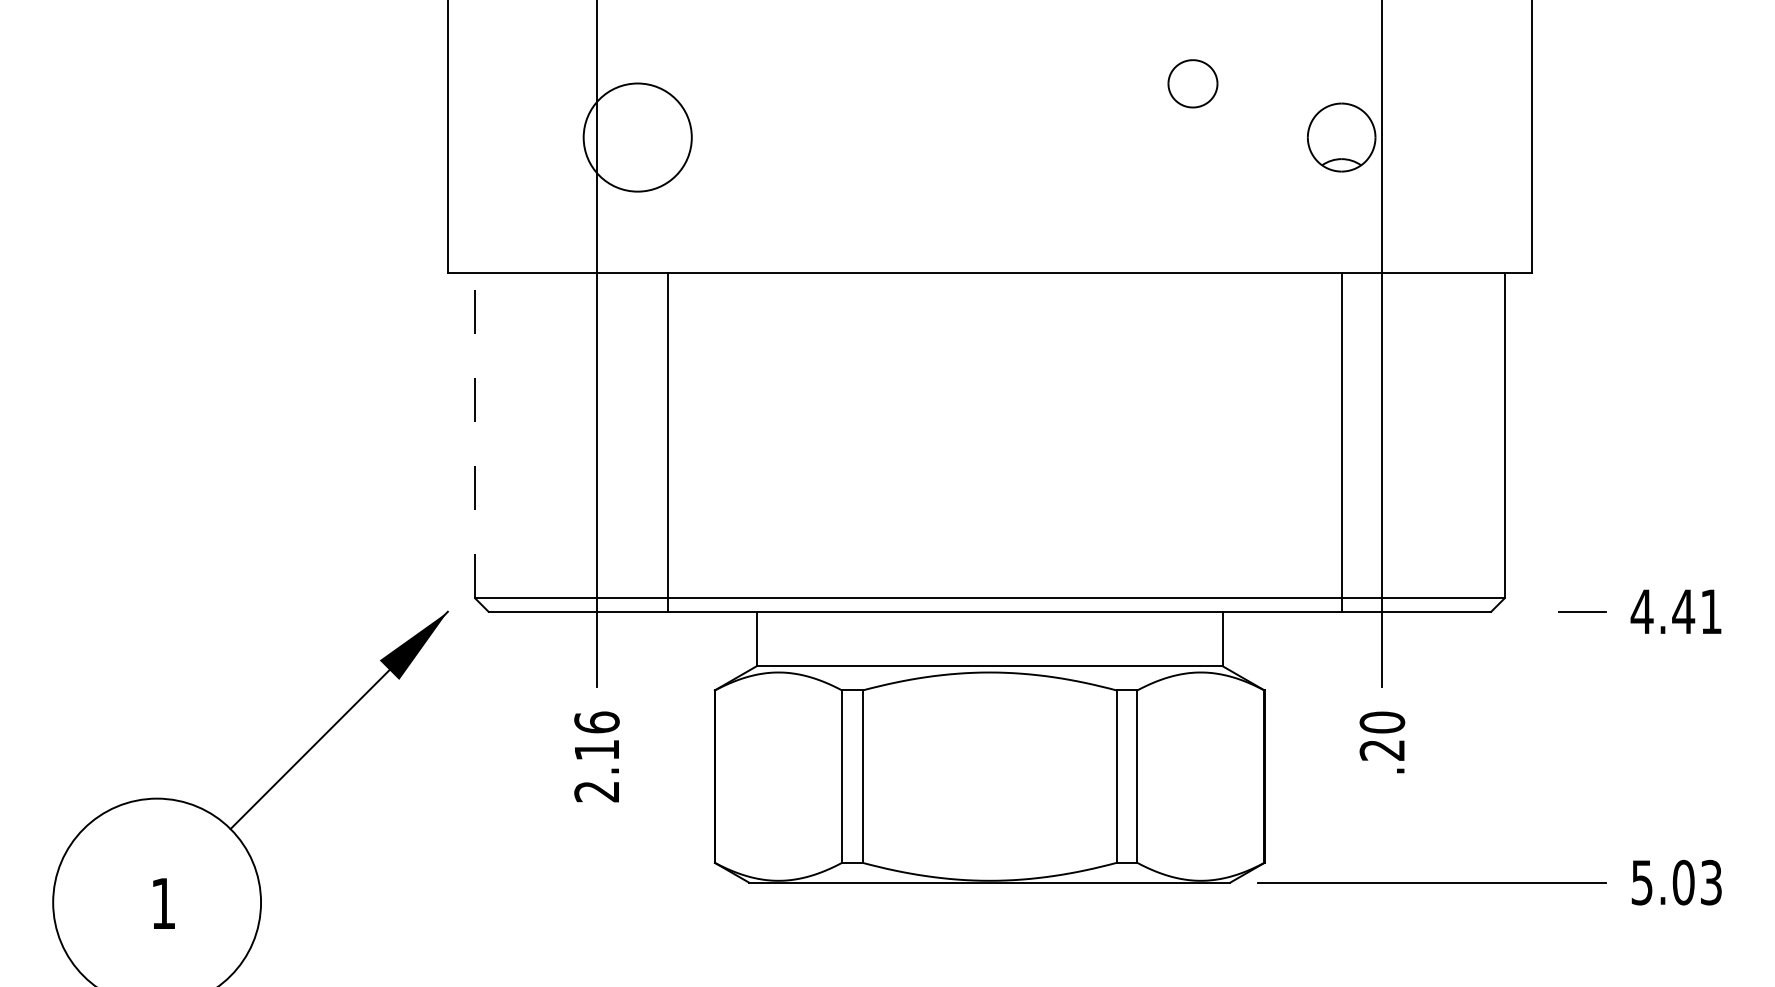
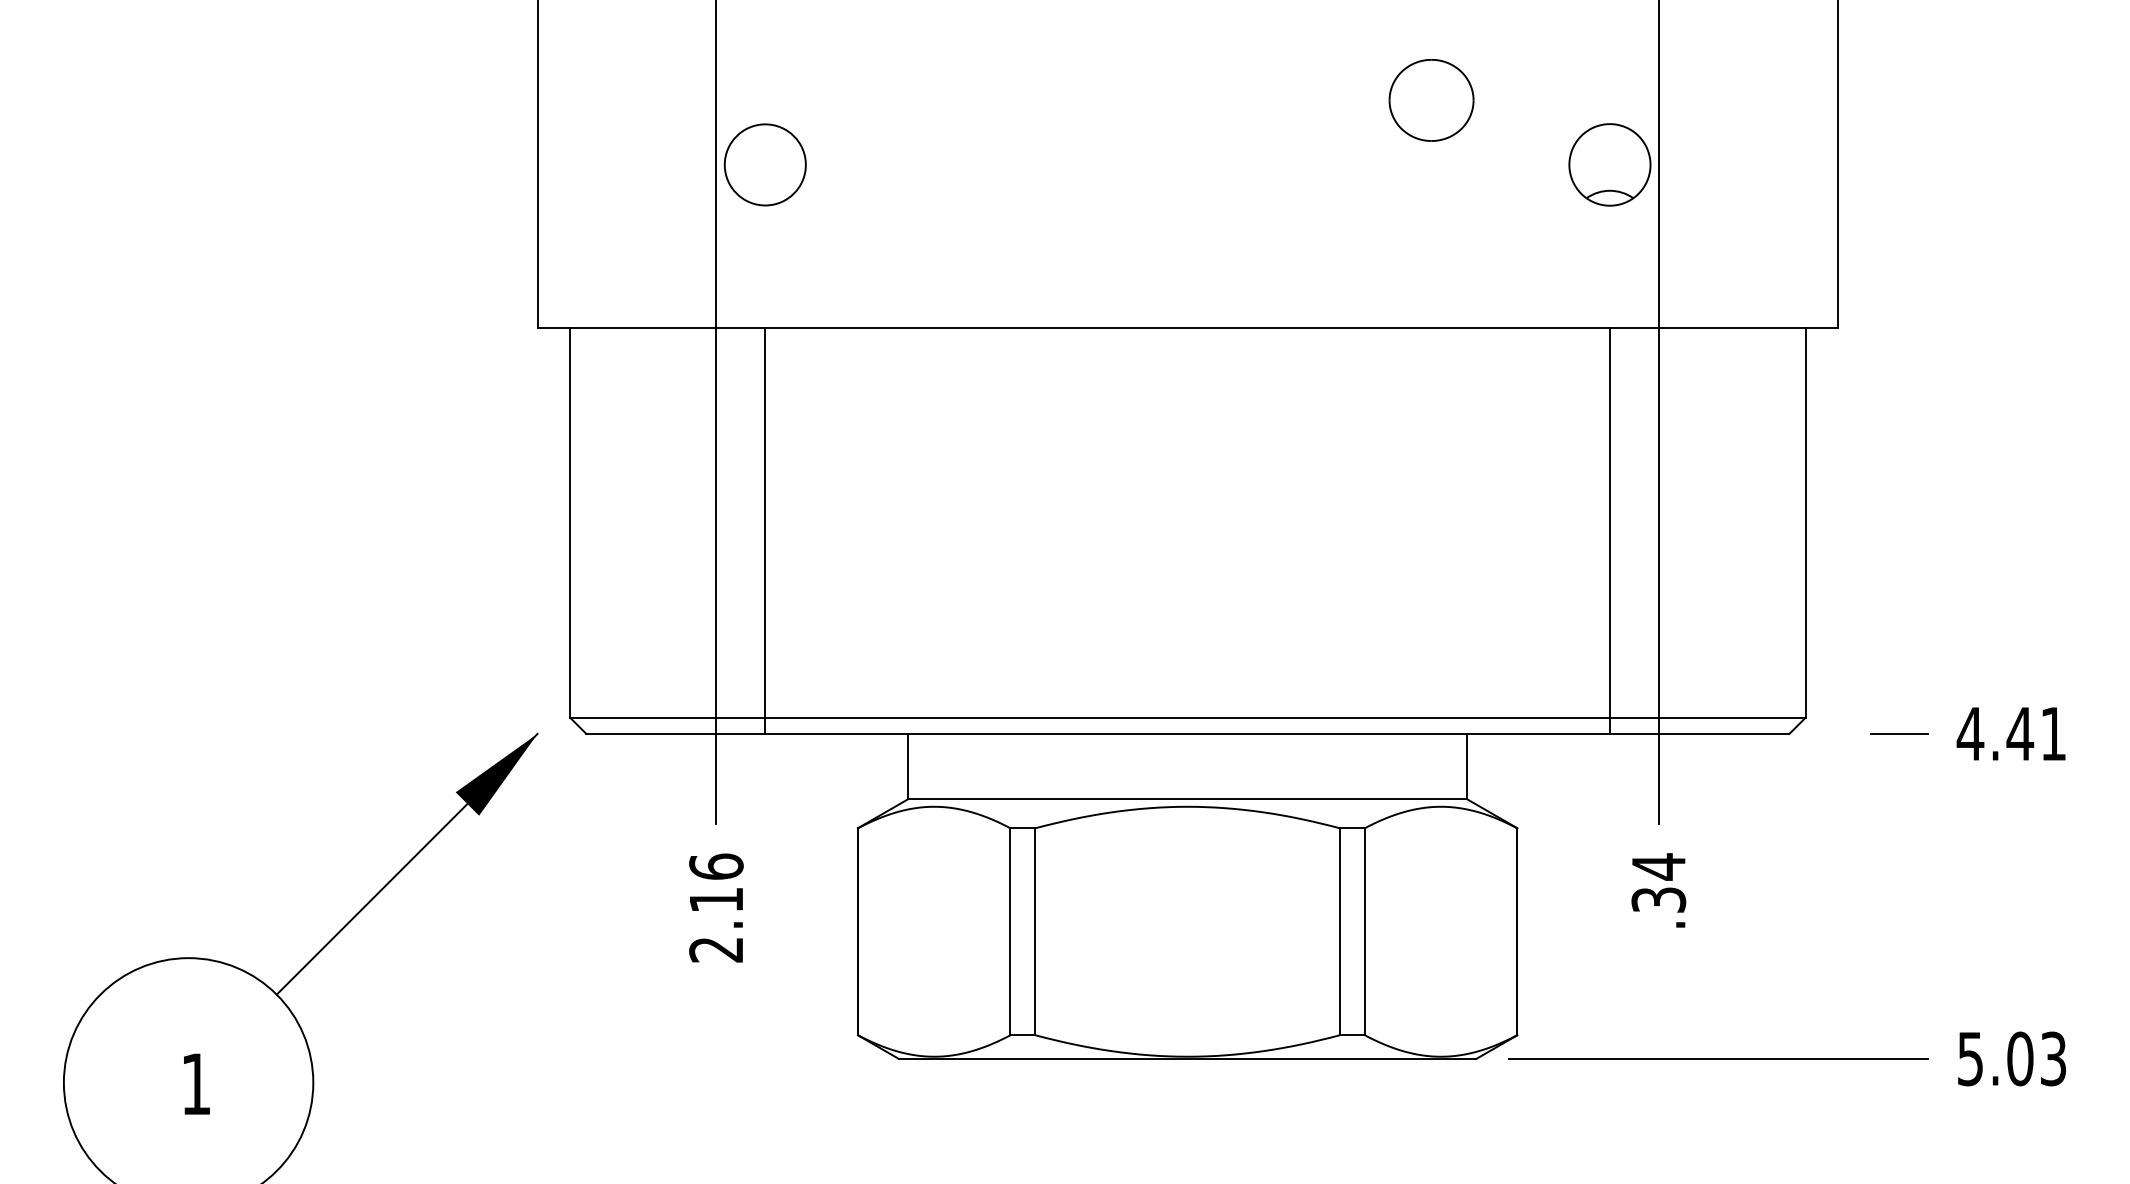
part: (1192, 83) -> (1431, 100), size x1.43
circle: (637, 137) -> (764, 164), size x0.62
line: (475, 435) -> (570, 522), dashed -> solid
line: (667, 442) -> (765, 530), moved
text: (1382, 735) -> (1658, 882), .20 -> .34

